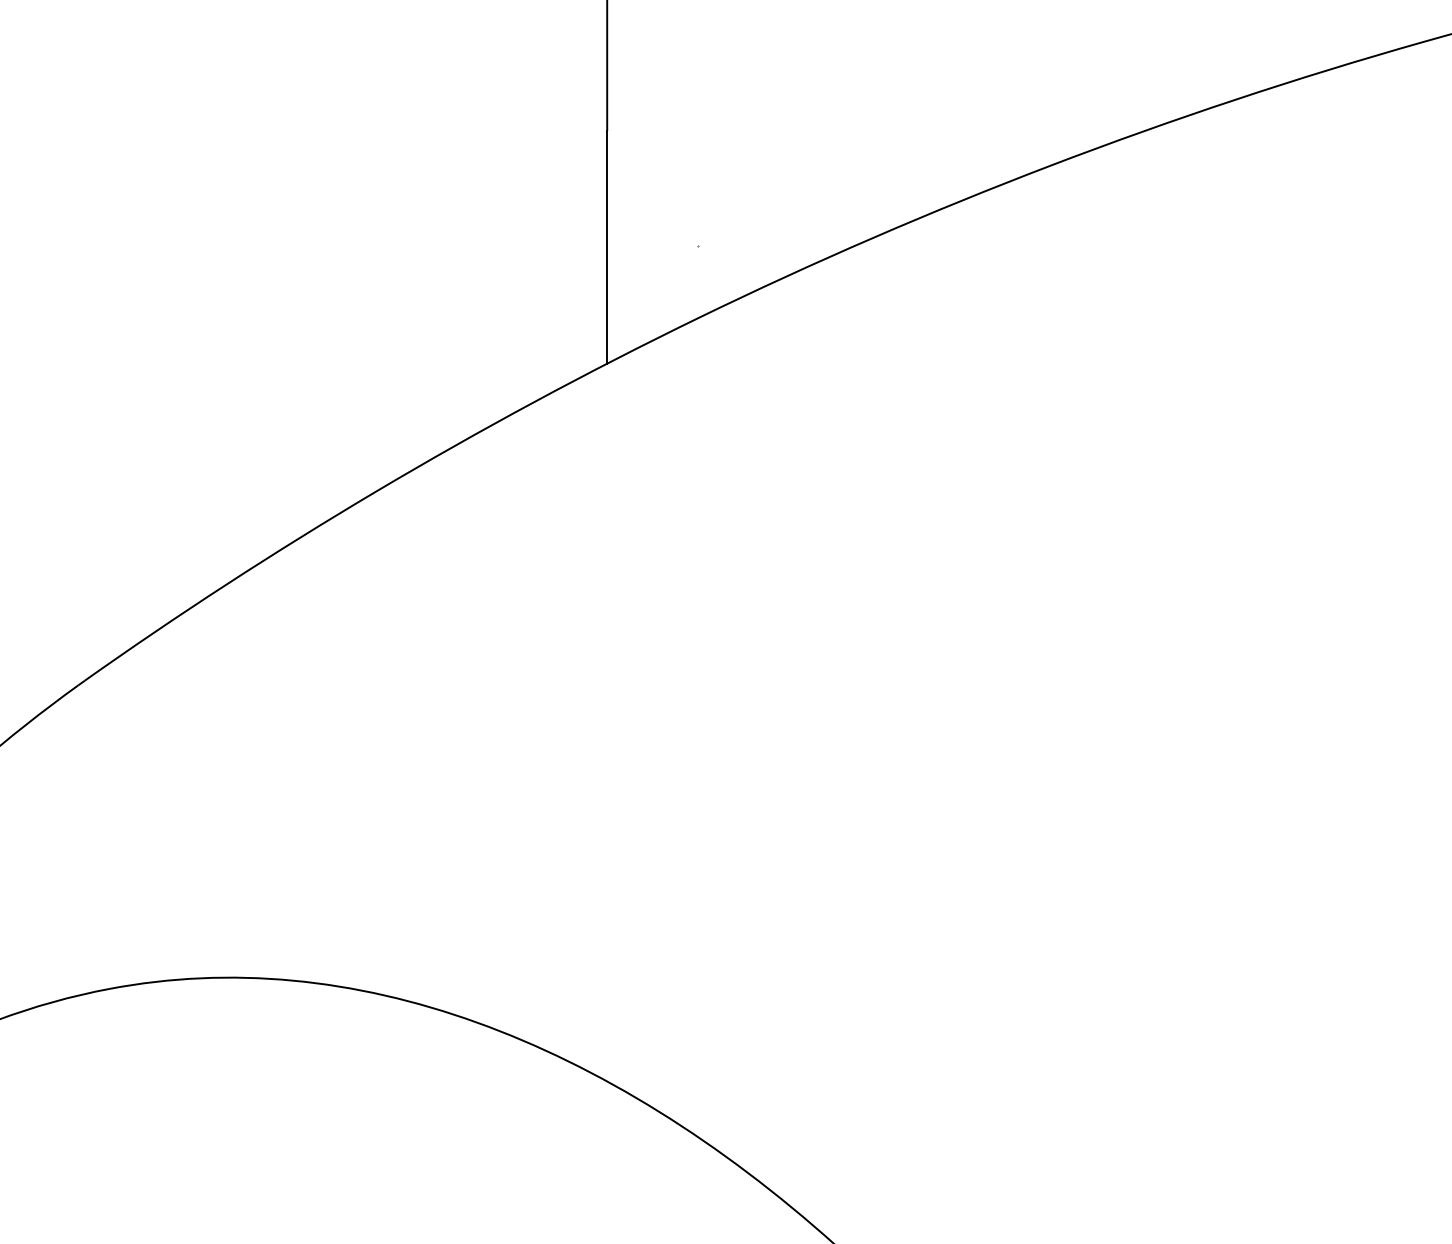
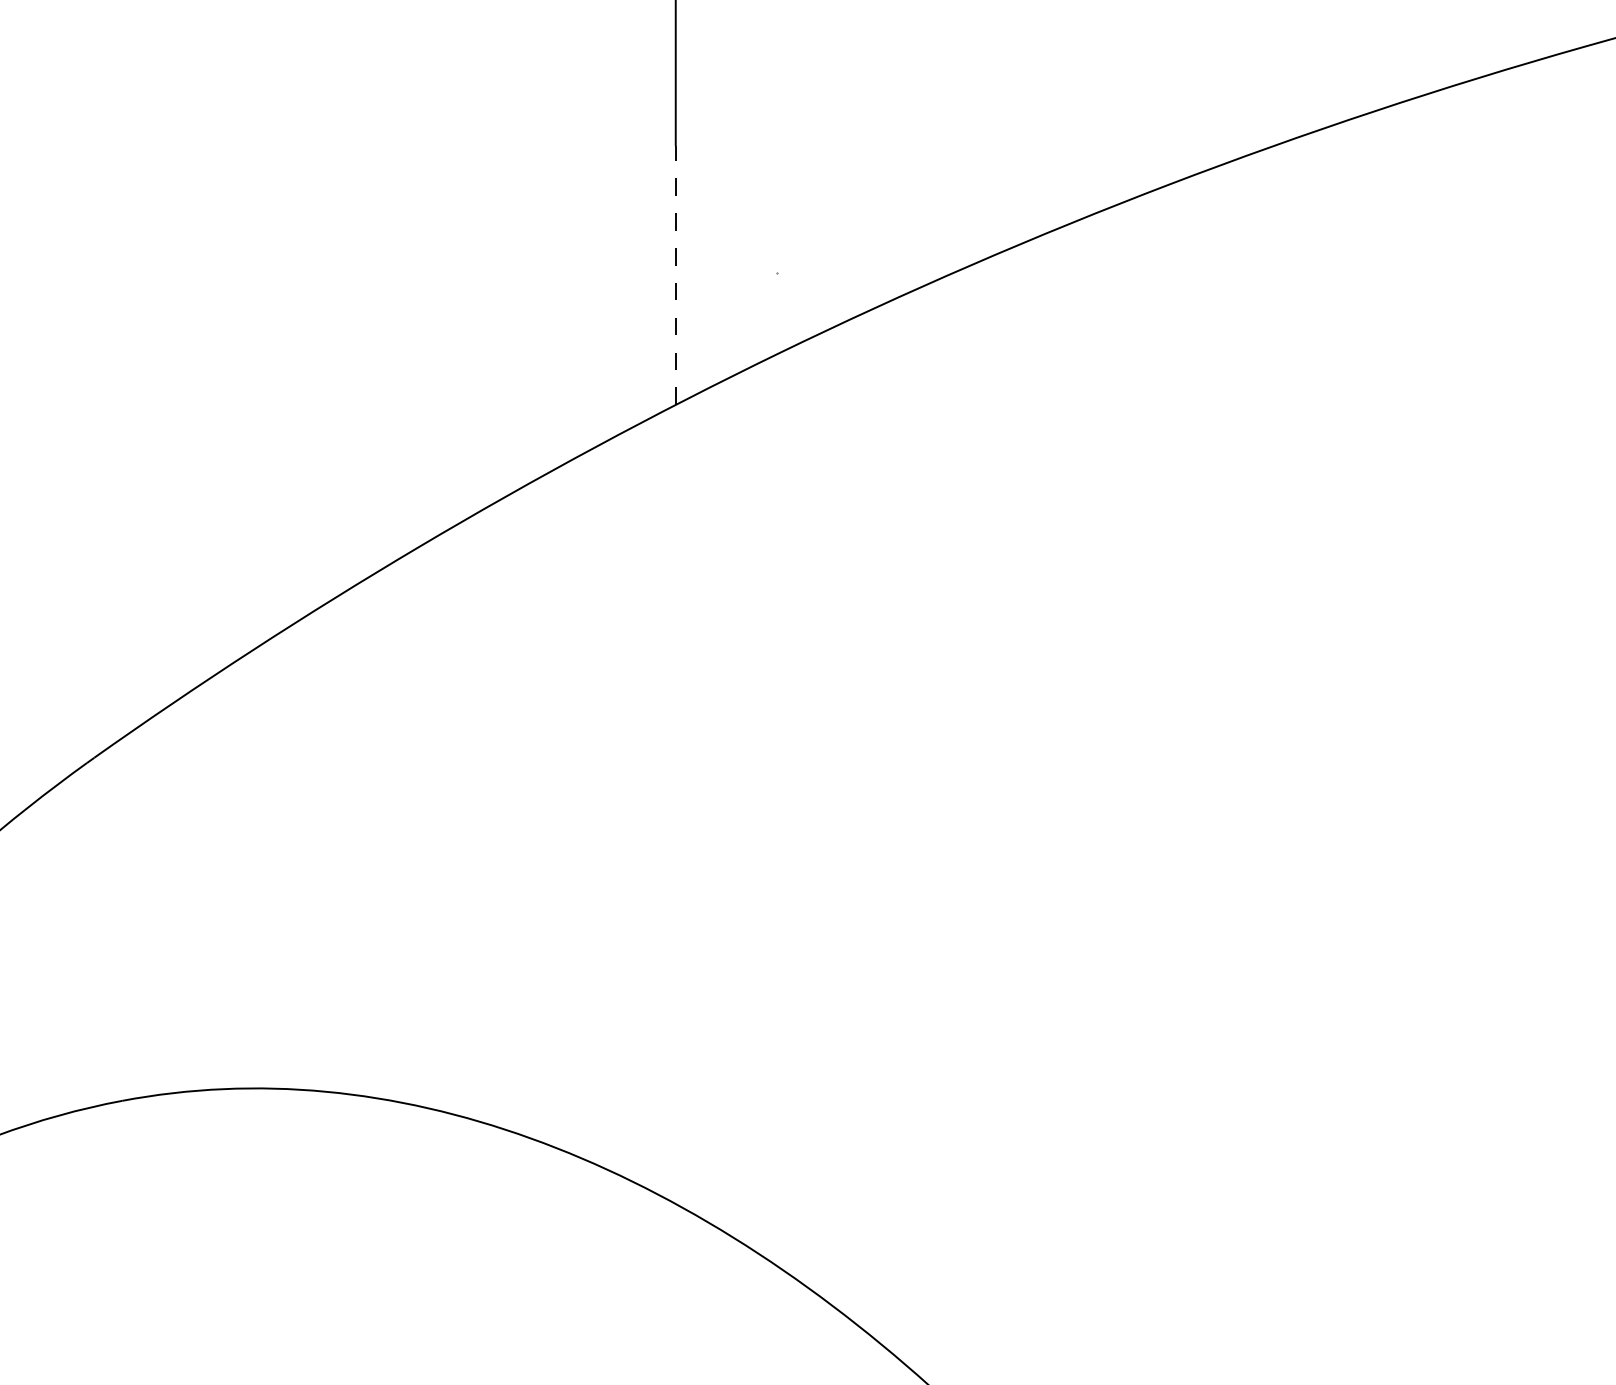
line: (606, 246) -> (675, 274), solid -> dashed

